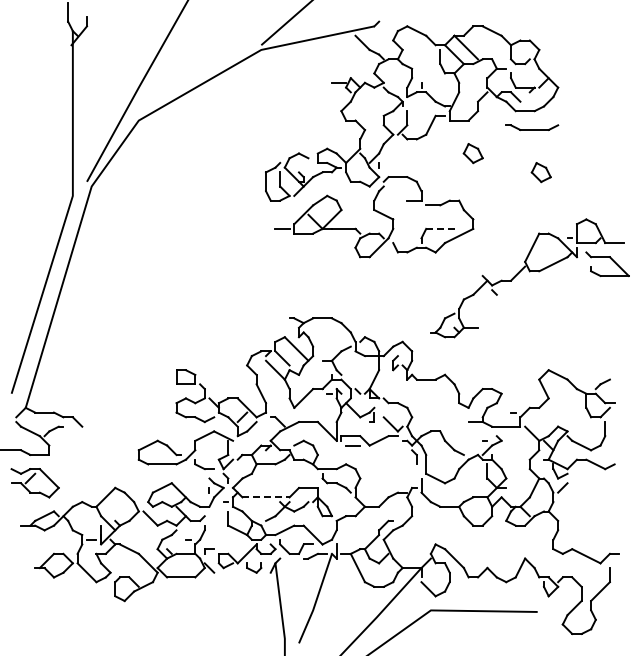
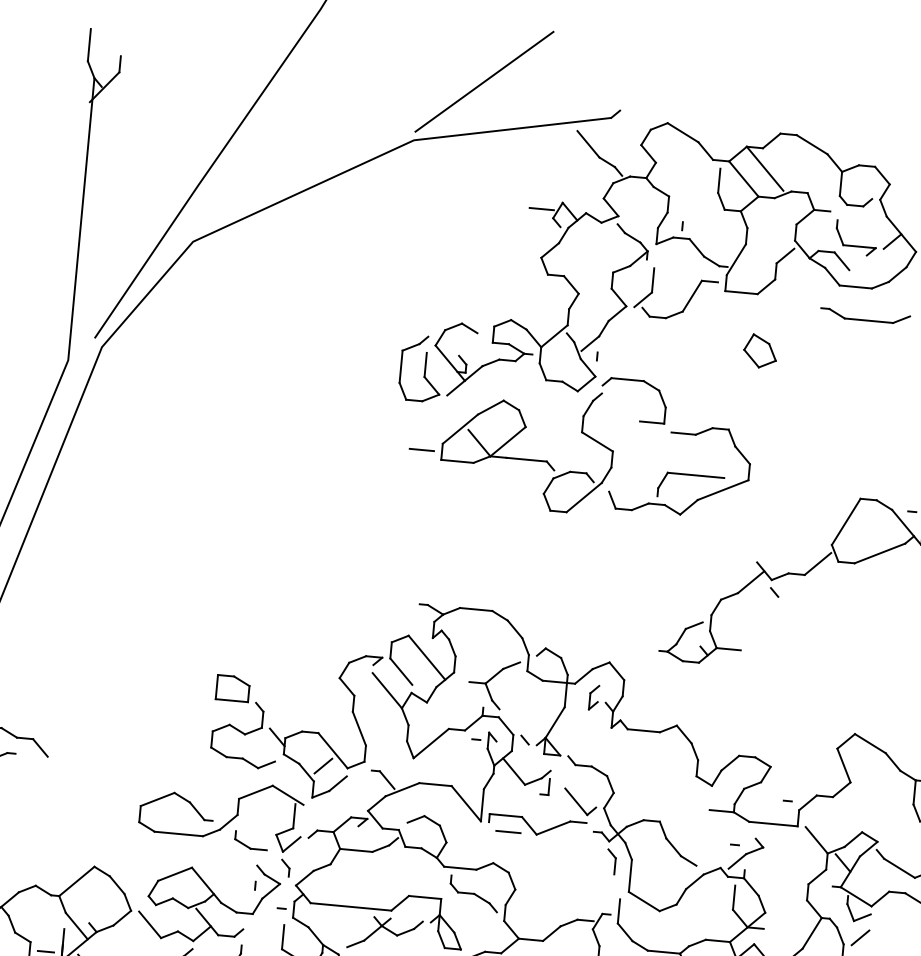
part: (540, 172) -> (872, 394), removed
line: (443, 228) -> (697, 474), dashed -> solid
line: (266, 497) -> (351, 907), dashed -> solid

